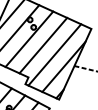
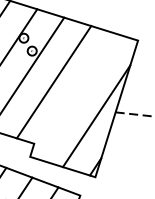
line: (54, 54) -> (76, 95), removed

